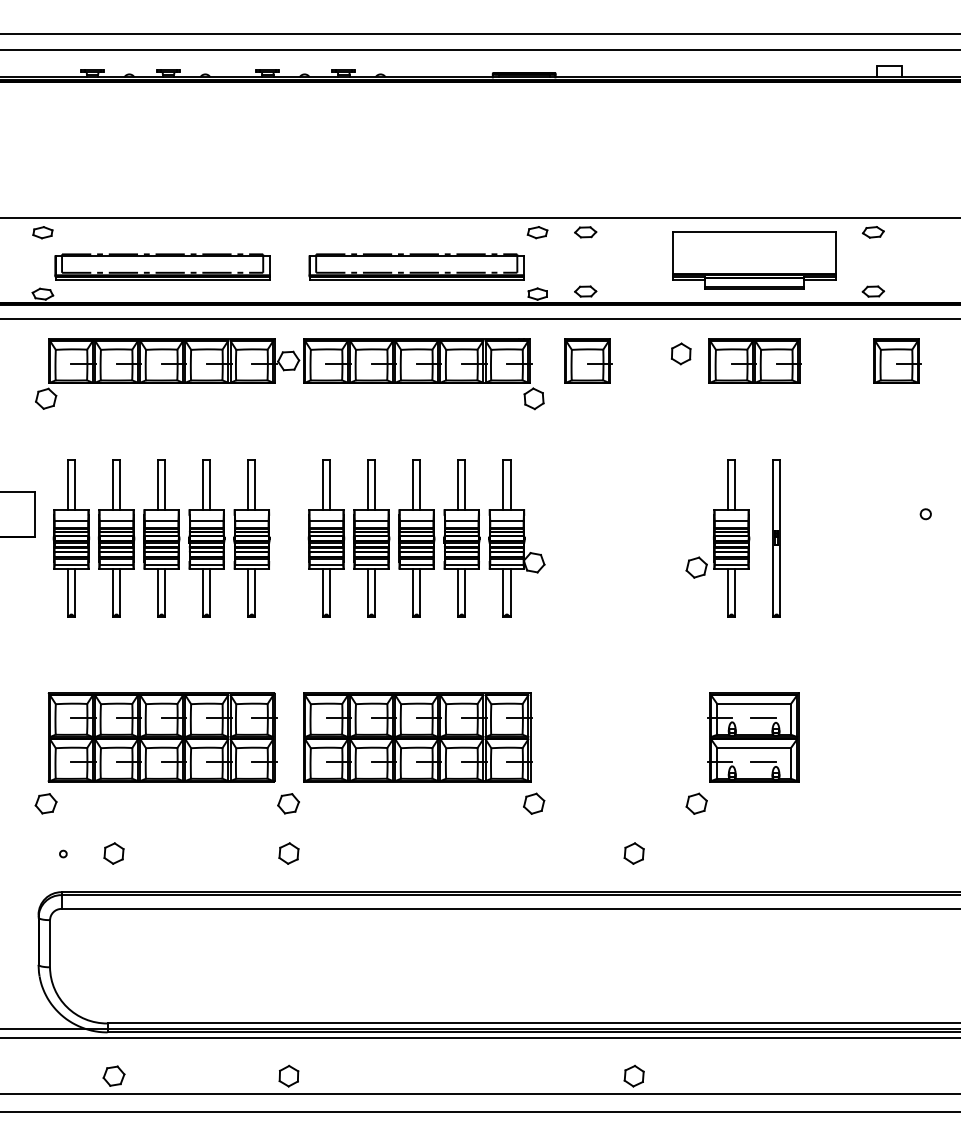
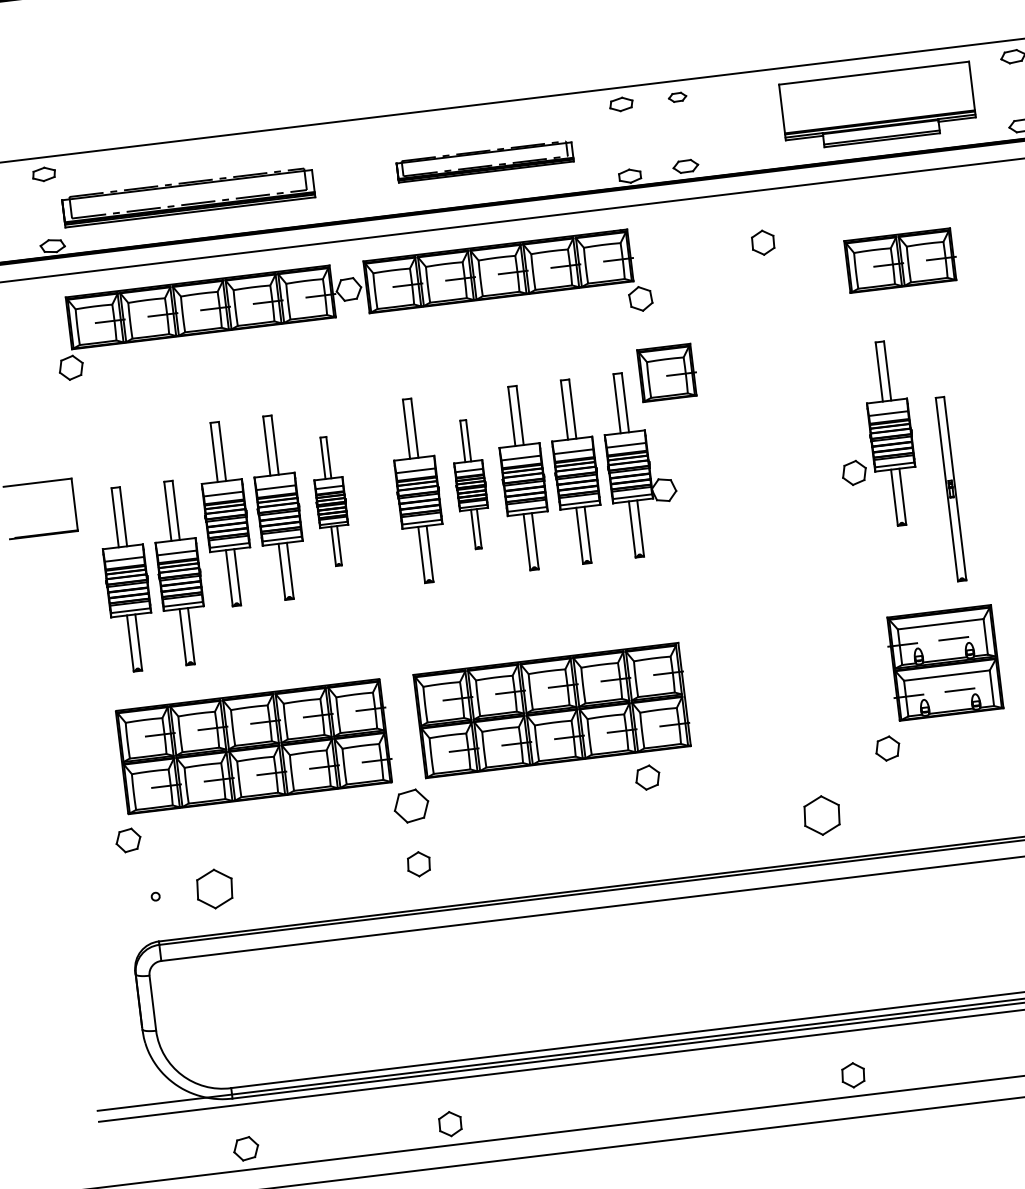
part: (585, 232) -> (677, 97), size x0.7
part: (416, 266) -> (484, 161), size x0.7
part: (681, 353) -> (763, 242), moved
part: (588, 360) -> (667, 372), moved
part: (754, 360) -> (900, 259), moved
part: (93, 538) -> (152, 576), moved
part: (251, 538) -> (330, 501), size x0.7
part: (371, 538) -> (470, 484), size x0.7
part: (776, 538) -> (950, 489), moved
part: (288, 803) -> (411, 805), size x1.4
part: (534, 803) -> (648, 777), moved
part: (113, 853) -> (214, 888), size x1.6
part: (633, 853) -> (821, 815), size x1.6

